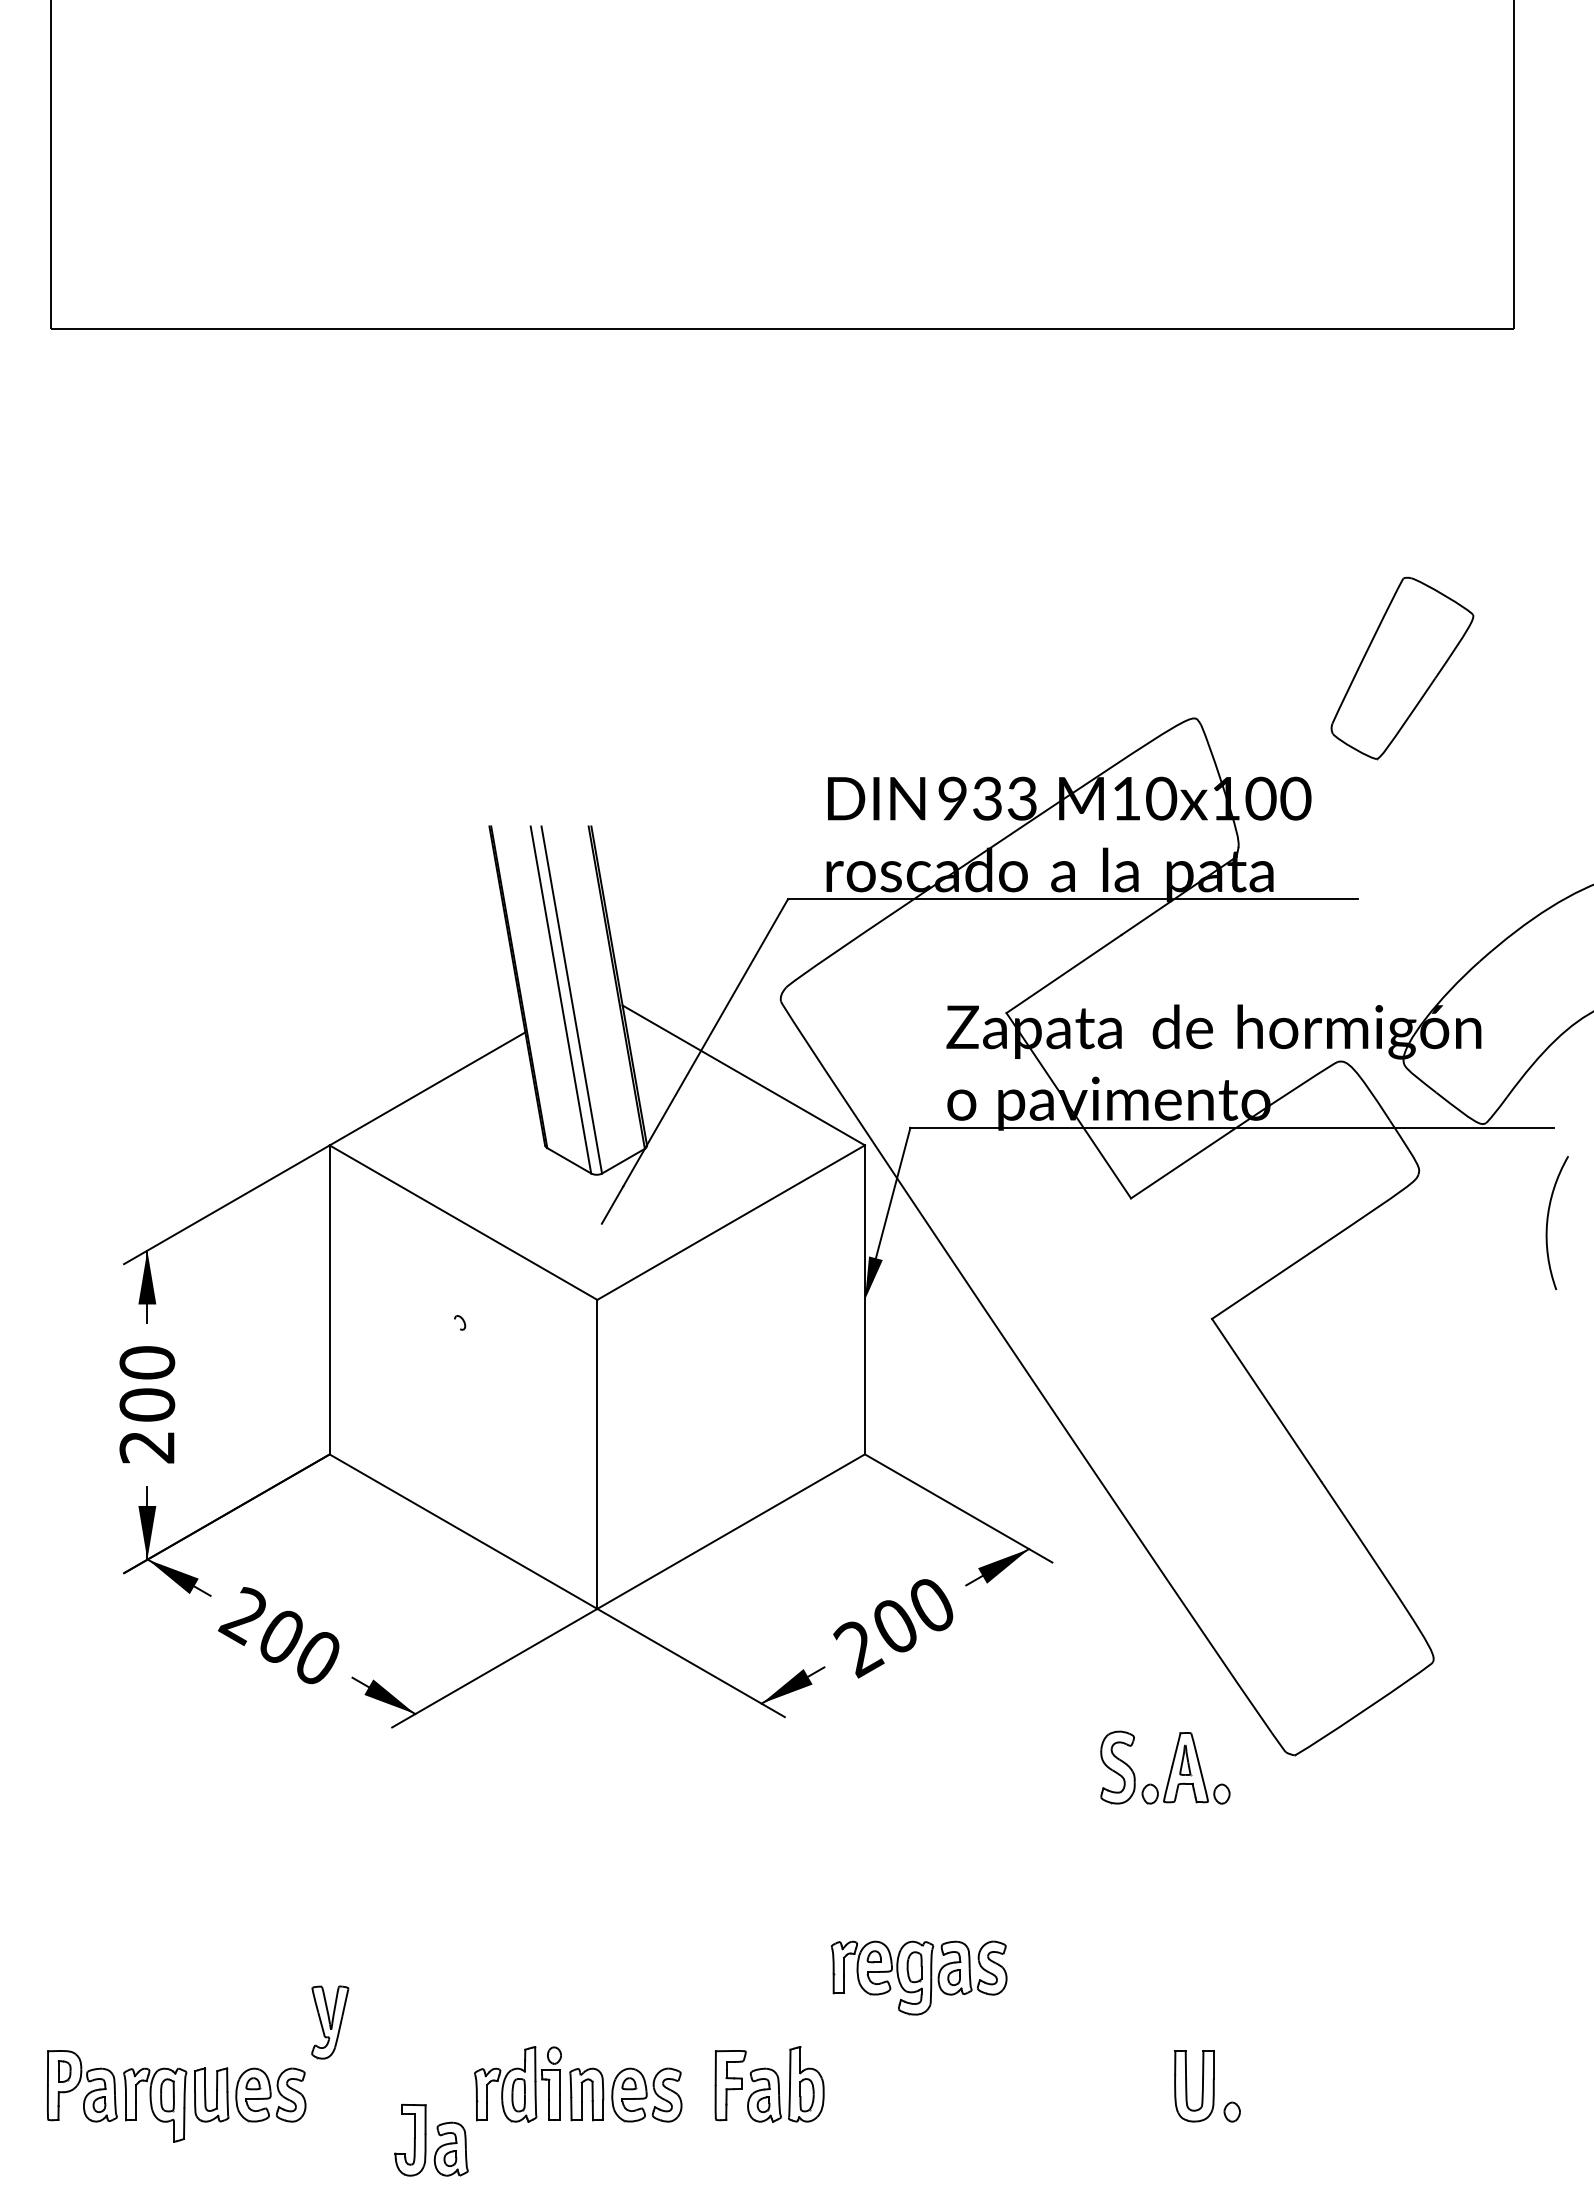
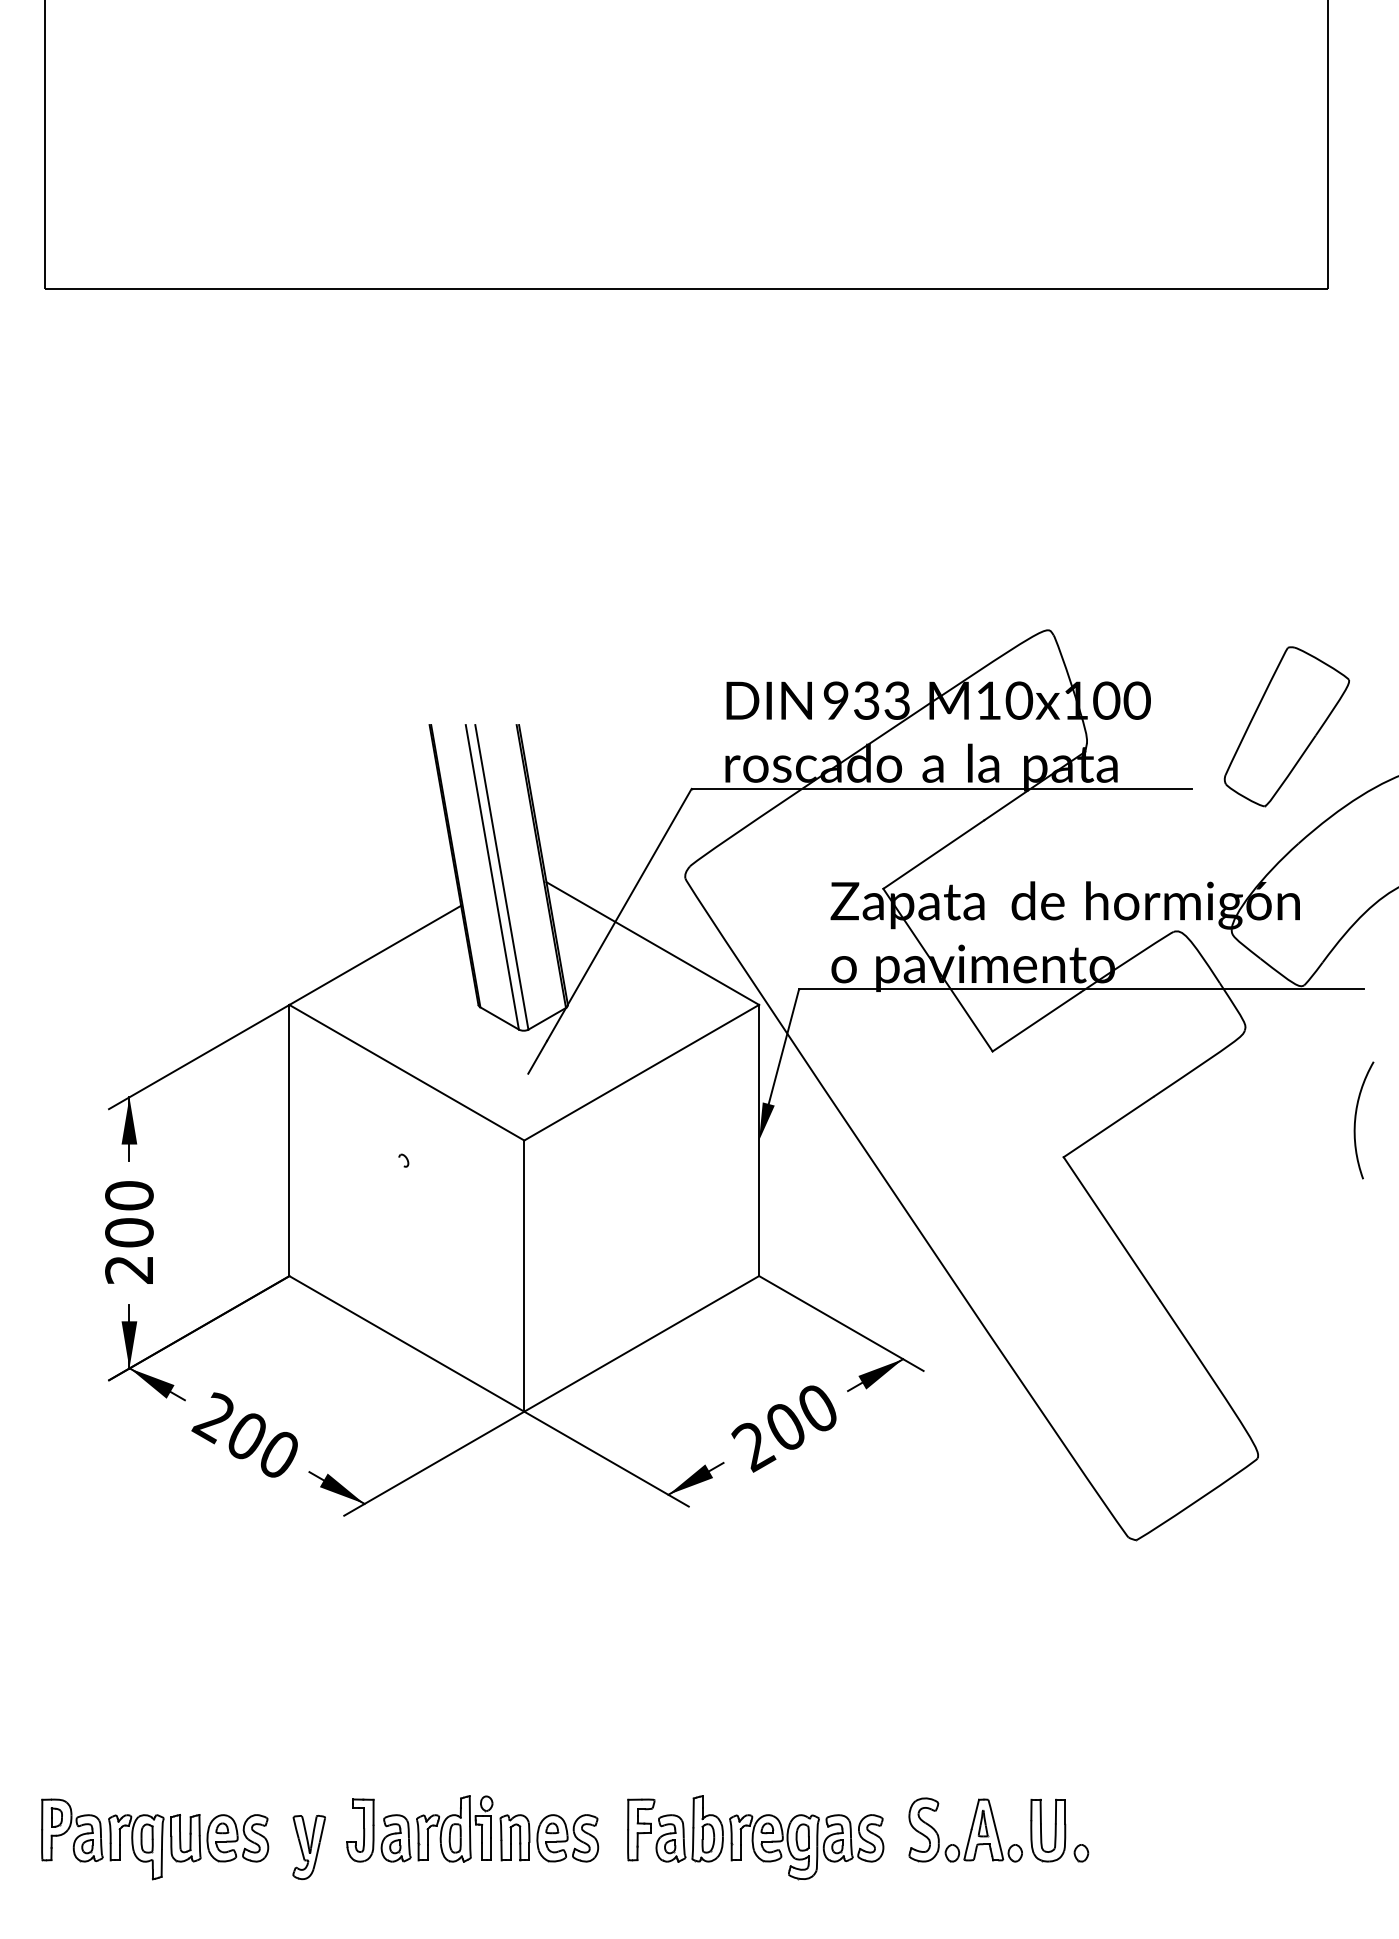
part: (1402, 668) -> (1286, 726), moved
curve: (1548, 1222) -> (1356, 1119), moved
part: (1165, 1767) -> (965, 1829), moved
part: (918, 1977) -> (806, 1846), moved
part: (330, 2022) -> (309, 1847), moved
part: (431, 2139) -> (378, 1829), moved

